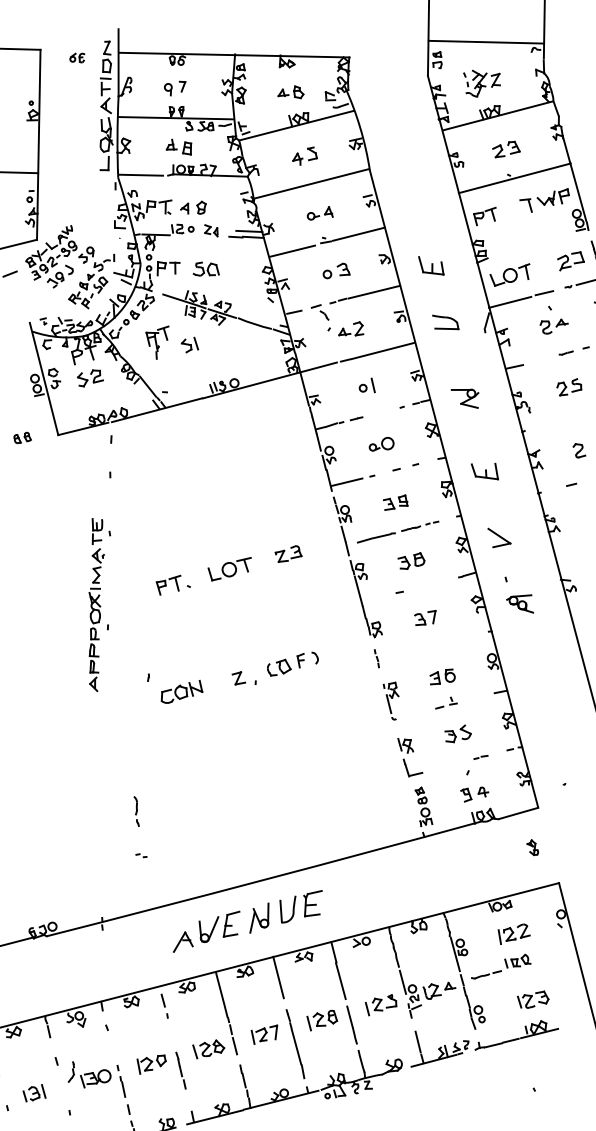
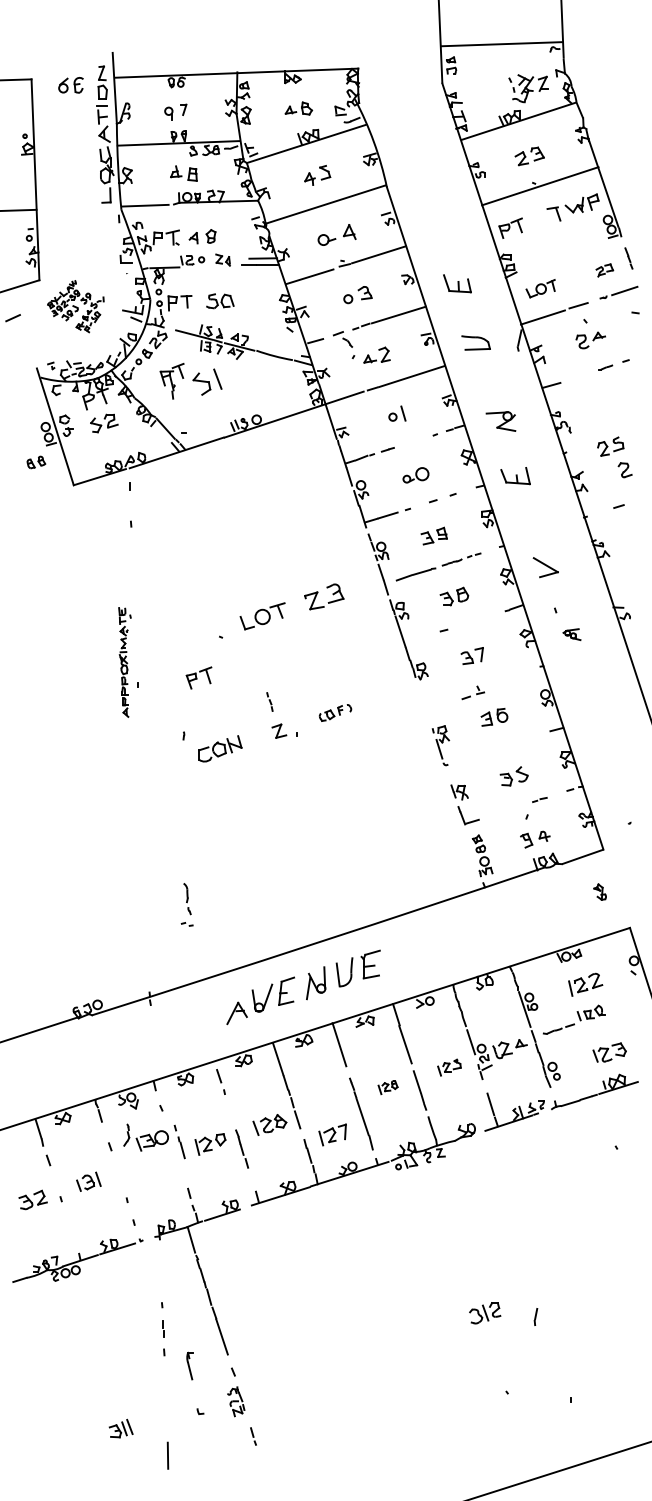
part: (76, 57) -> (70, 85), size x1.6
part: (481, 83) -> (528, 88), moved
part: (320, 213) -> (337, 235), size x1.4
part: (570, 261) -> (604, 270), size x0.6
part: (69, 266) -> (75, 306), size x0.6
part: (509, 274) -> (540, 288), size x0.7
part: (190, 344) -> (207, 381), size x1.6
part: (569, 387) -> (610, 446), moved
part: (22, 438) -> (36, 462), moved
part: (484, 471) -> (515, 476), moved
part: (288, 553) -> (324, 596), size x1.4
part: (167, 584) -> (198, 677), moved
part: (519, 603) -> (571, 634), size x0.6
part: (96, 605) -> (124, 662), size x0.6
part: (376, 658) -> (269, 701), moved
part: (292, 663) -> (335, 712), size x0.6
part: (445, 702) -> (472, 692), moved
part: (136, 811) -> (187, 899), moved
part: (381, 1004) -> (449, 1067), size x0.7
part: (321, 1020) -> (387, 1087), size x0.6
part: (263, 1034) -> (332, 1134), moved
part: (97, 1079) -> (154, 1141), moved

